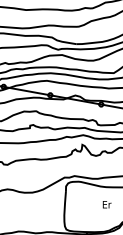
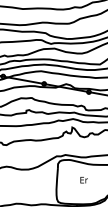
text: (106, 205) -> (83, 180), moved

